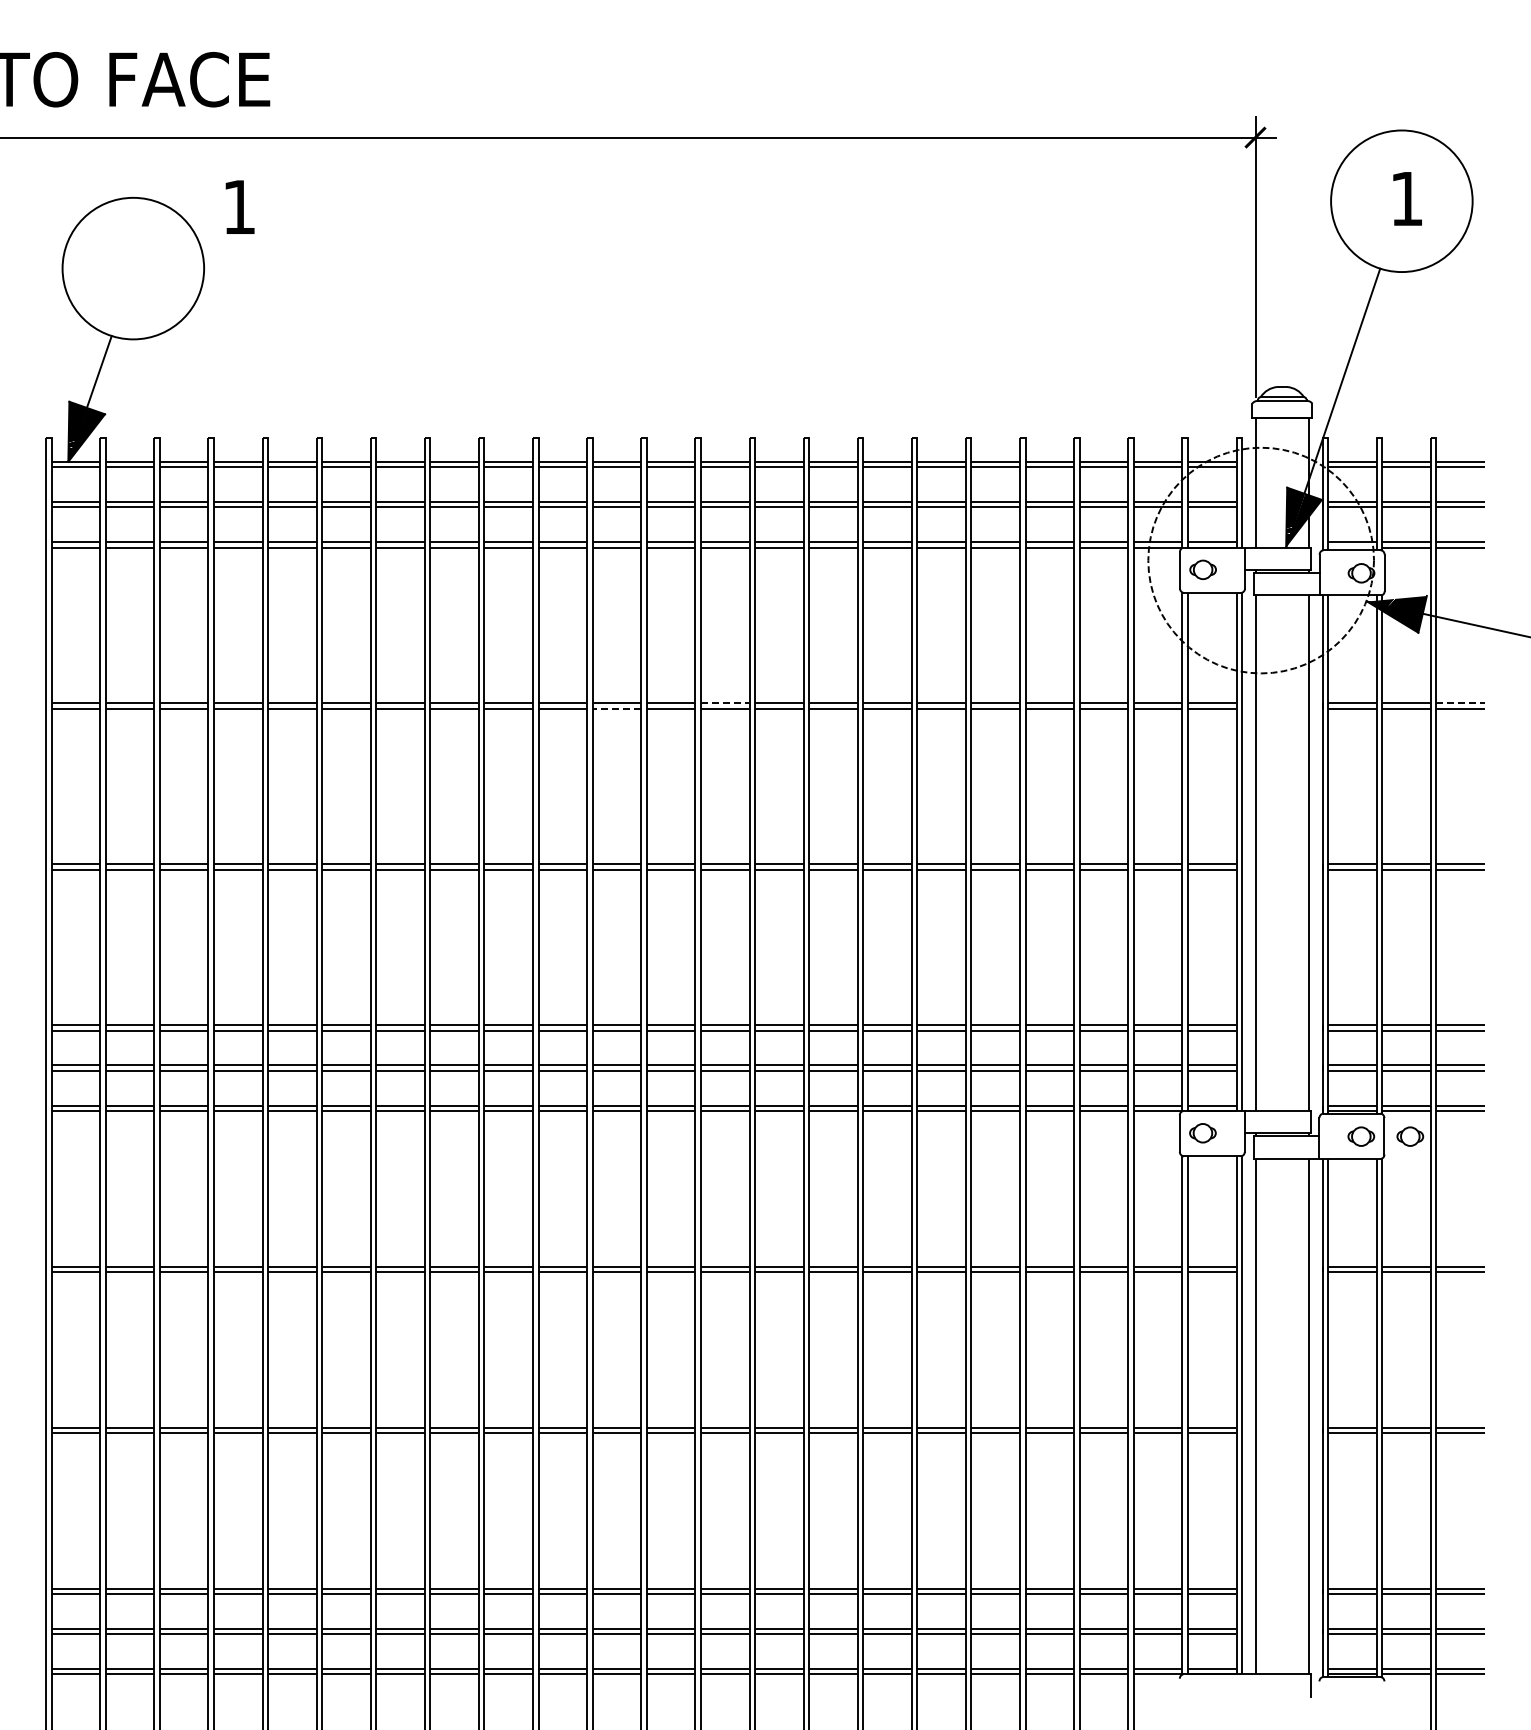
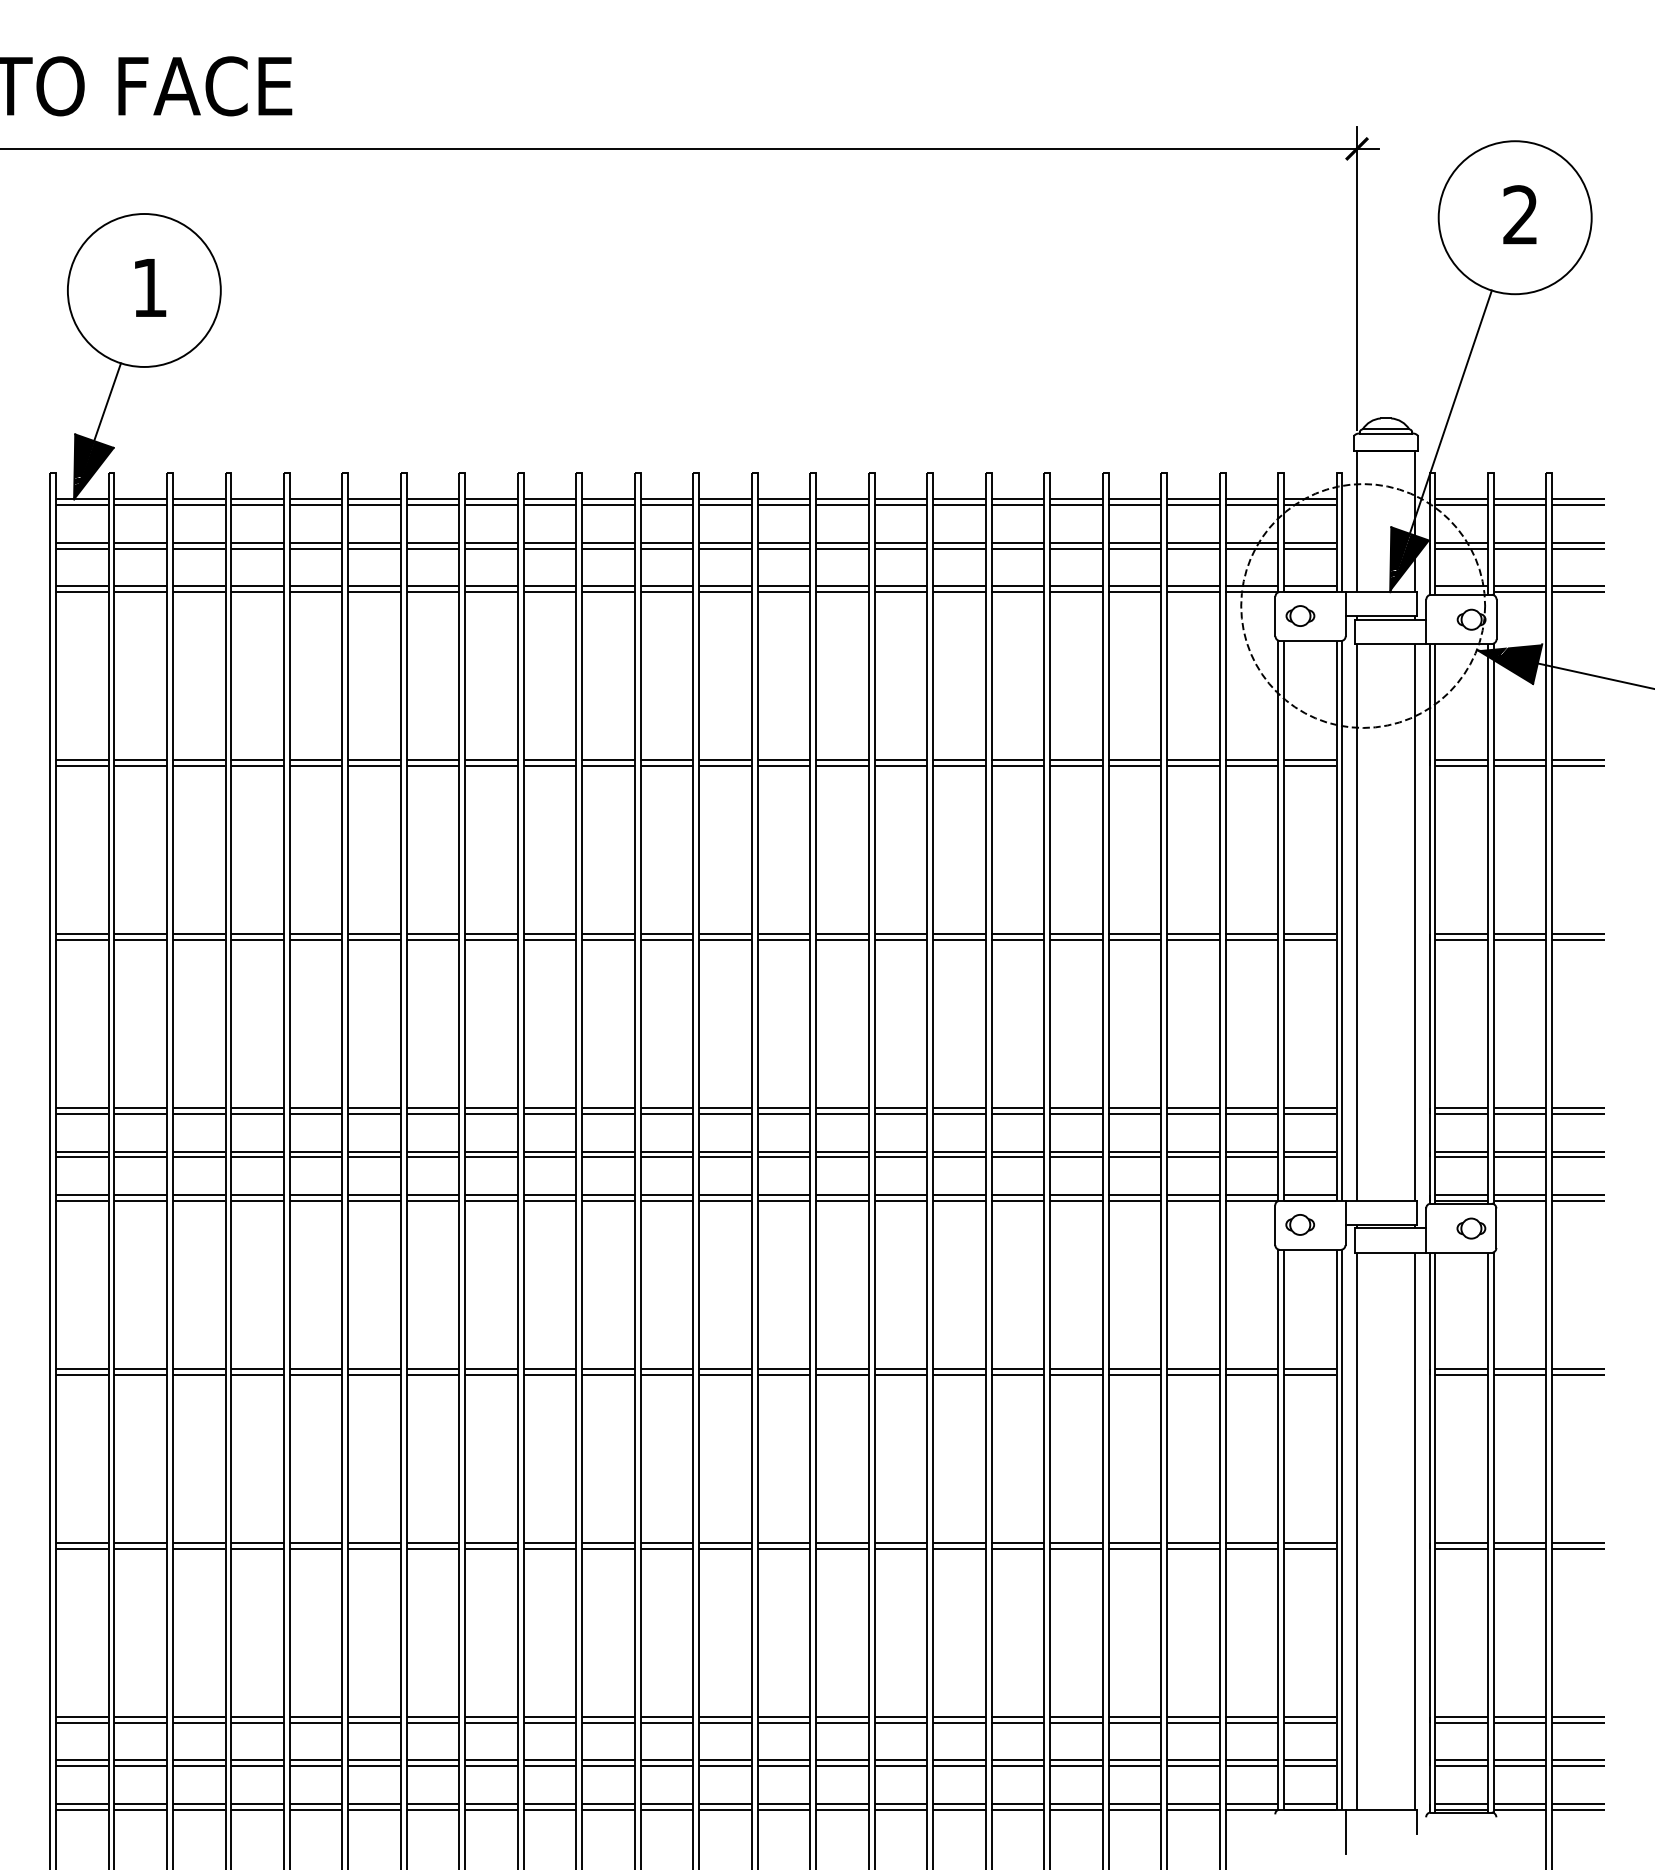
text: (1405, 198) -> (1519, 214), 1 -> 2
text: (239, 206) -> (149, 287), moved
line: (725, 703) -> (784, 760), dashed -> solid
line: (1461, 703) -> (1579, 760), dashed -> solid
line: (616, 708) -> (666, 765), dashed -> solid
part: (1410, 1136) -> (1524, 1228), removed
line: (1244, 1694) -> (1345, 1831), added

